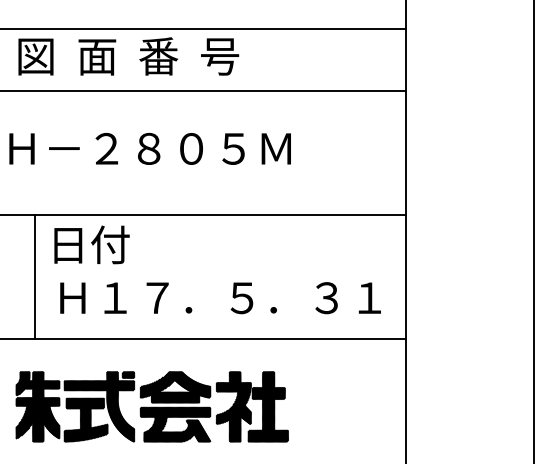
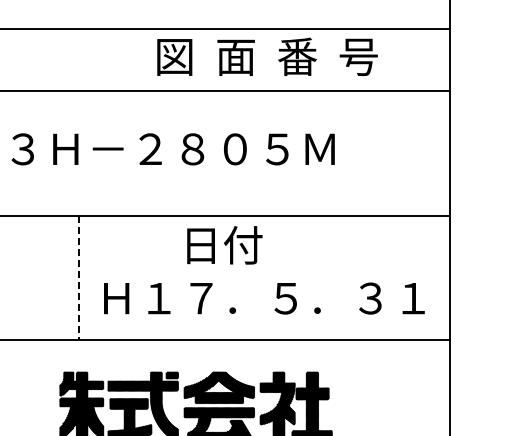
text: (128, 56) -> (267, 56), moved
text: (91, 244) -> (224, 244), moved
line: (34, 277) -> (78, 277), solid -> dashed

